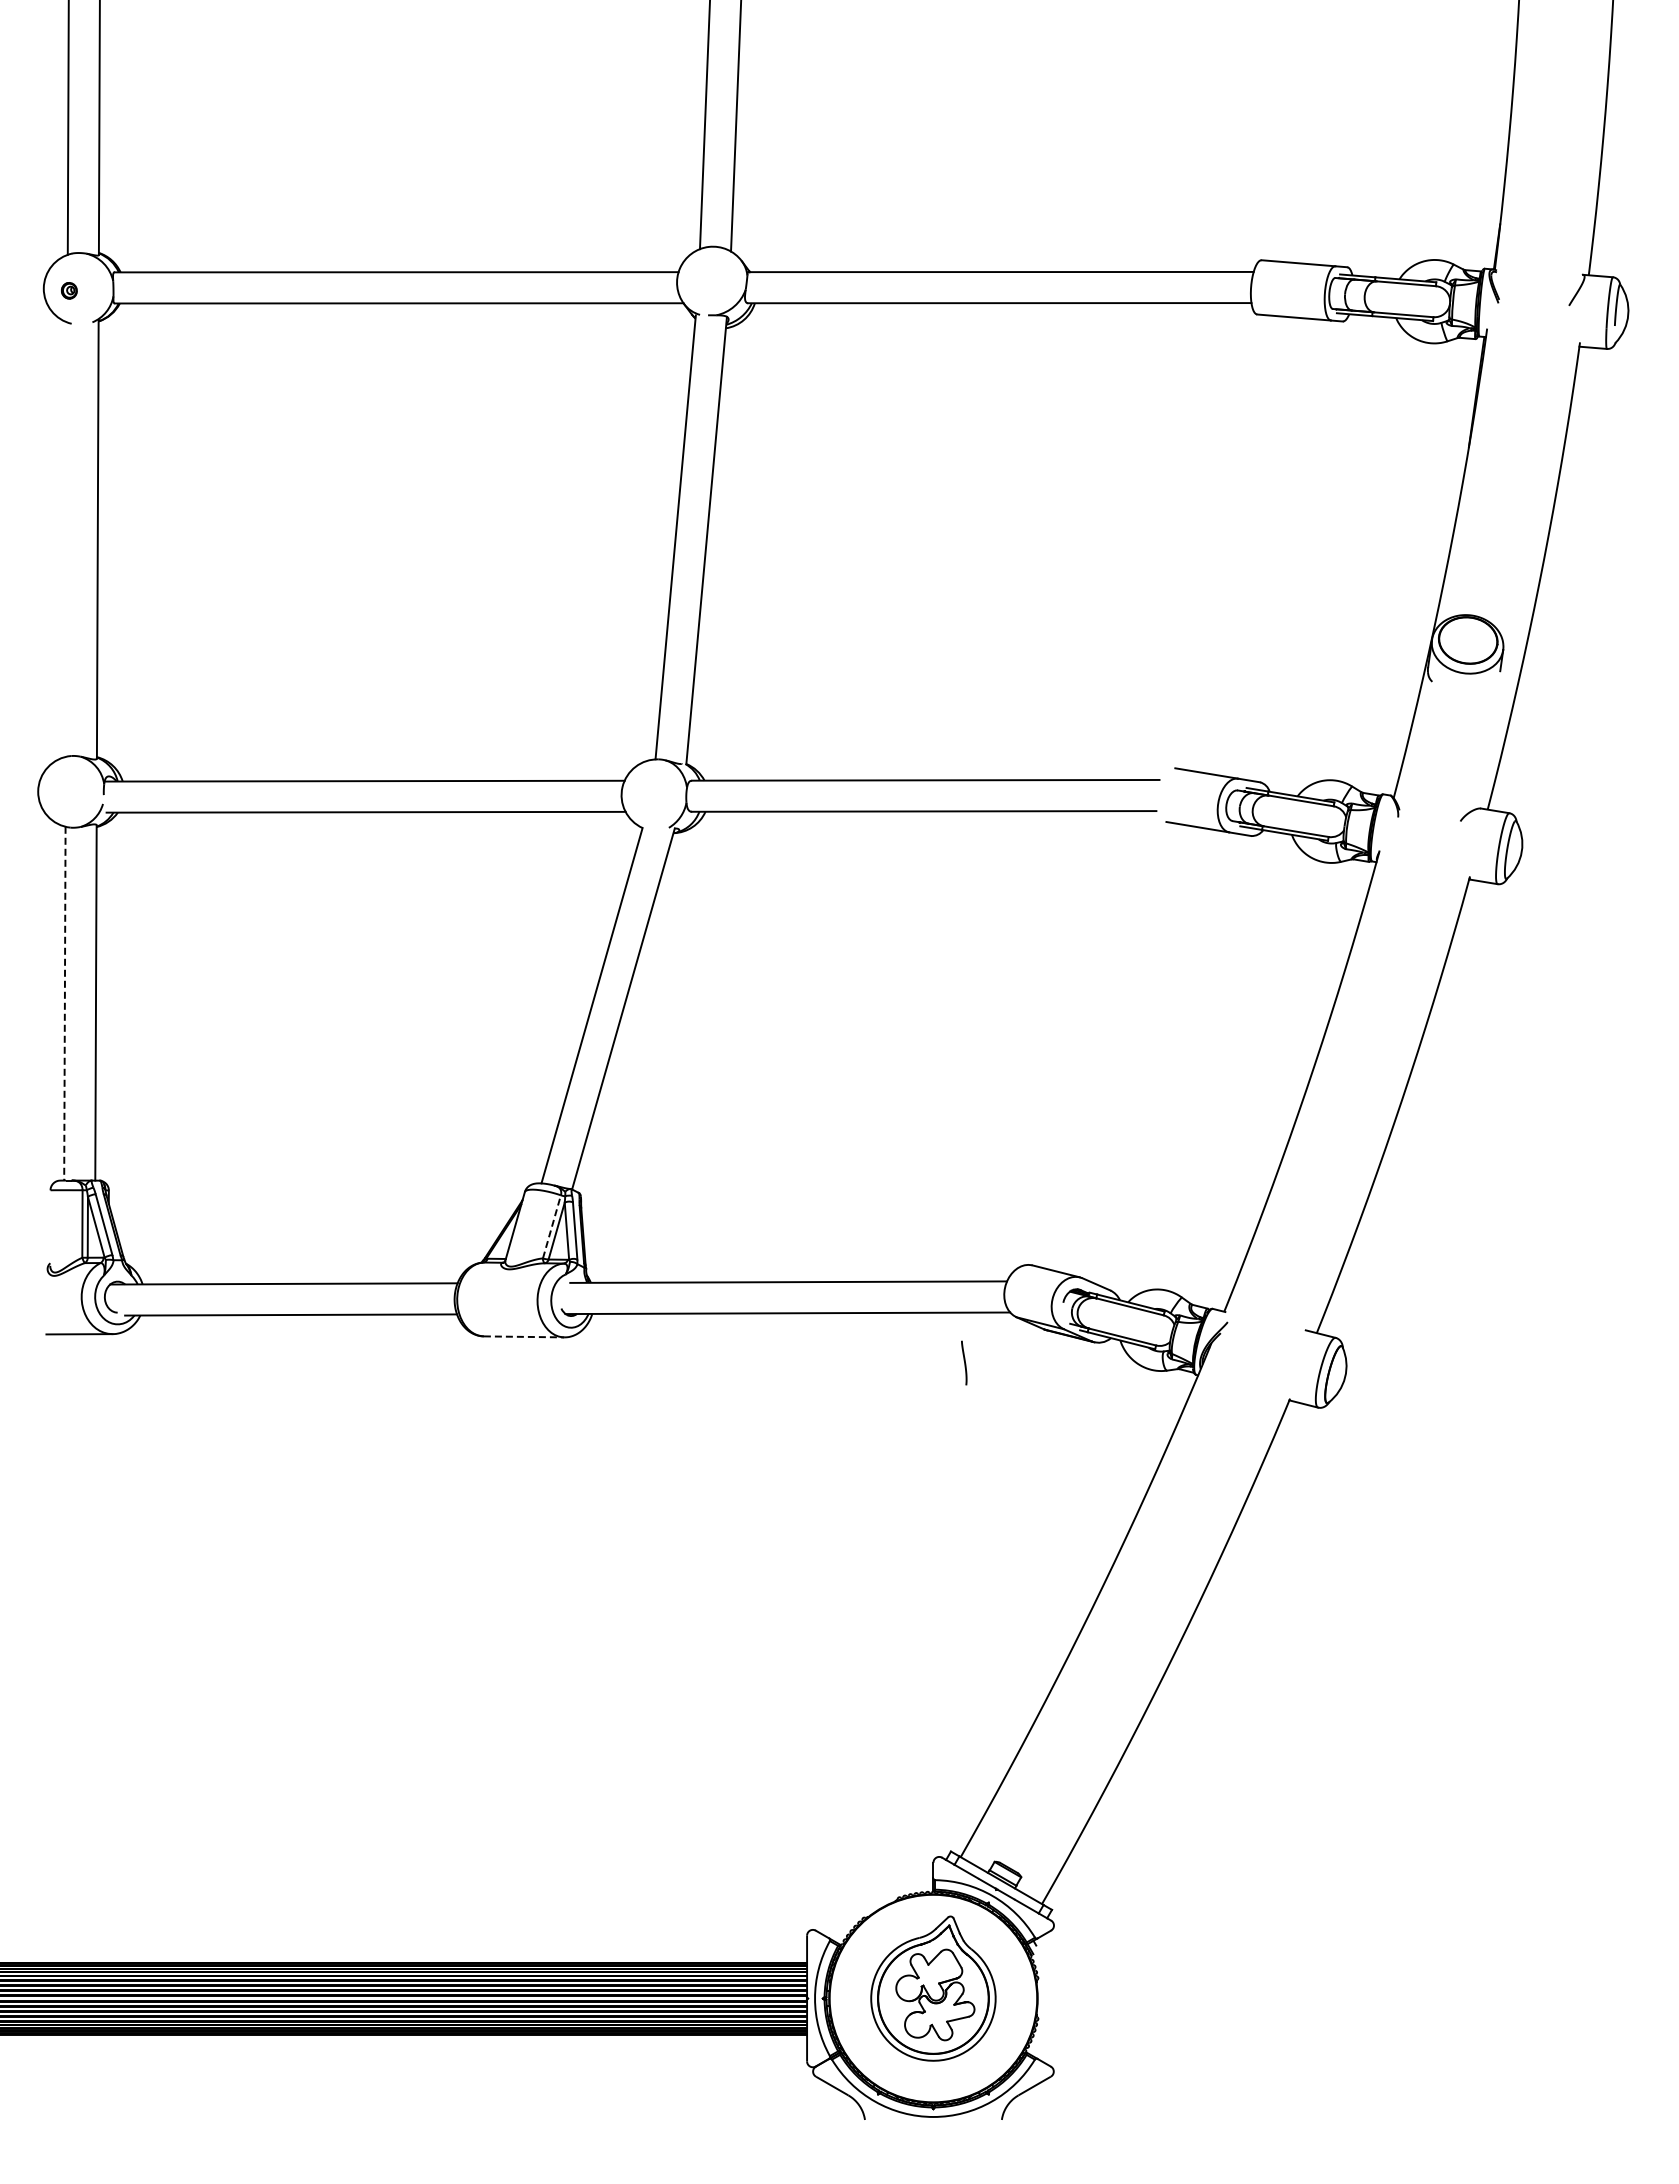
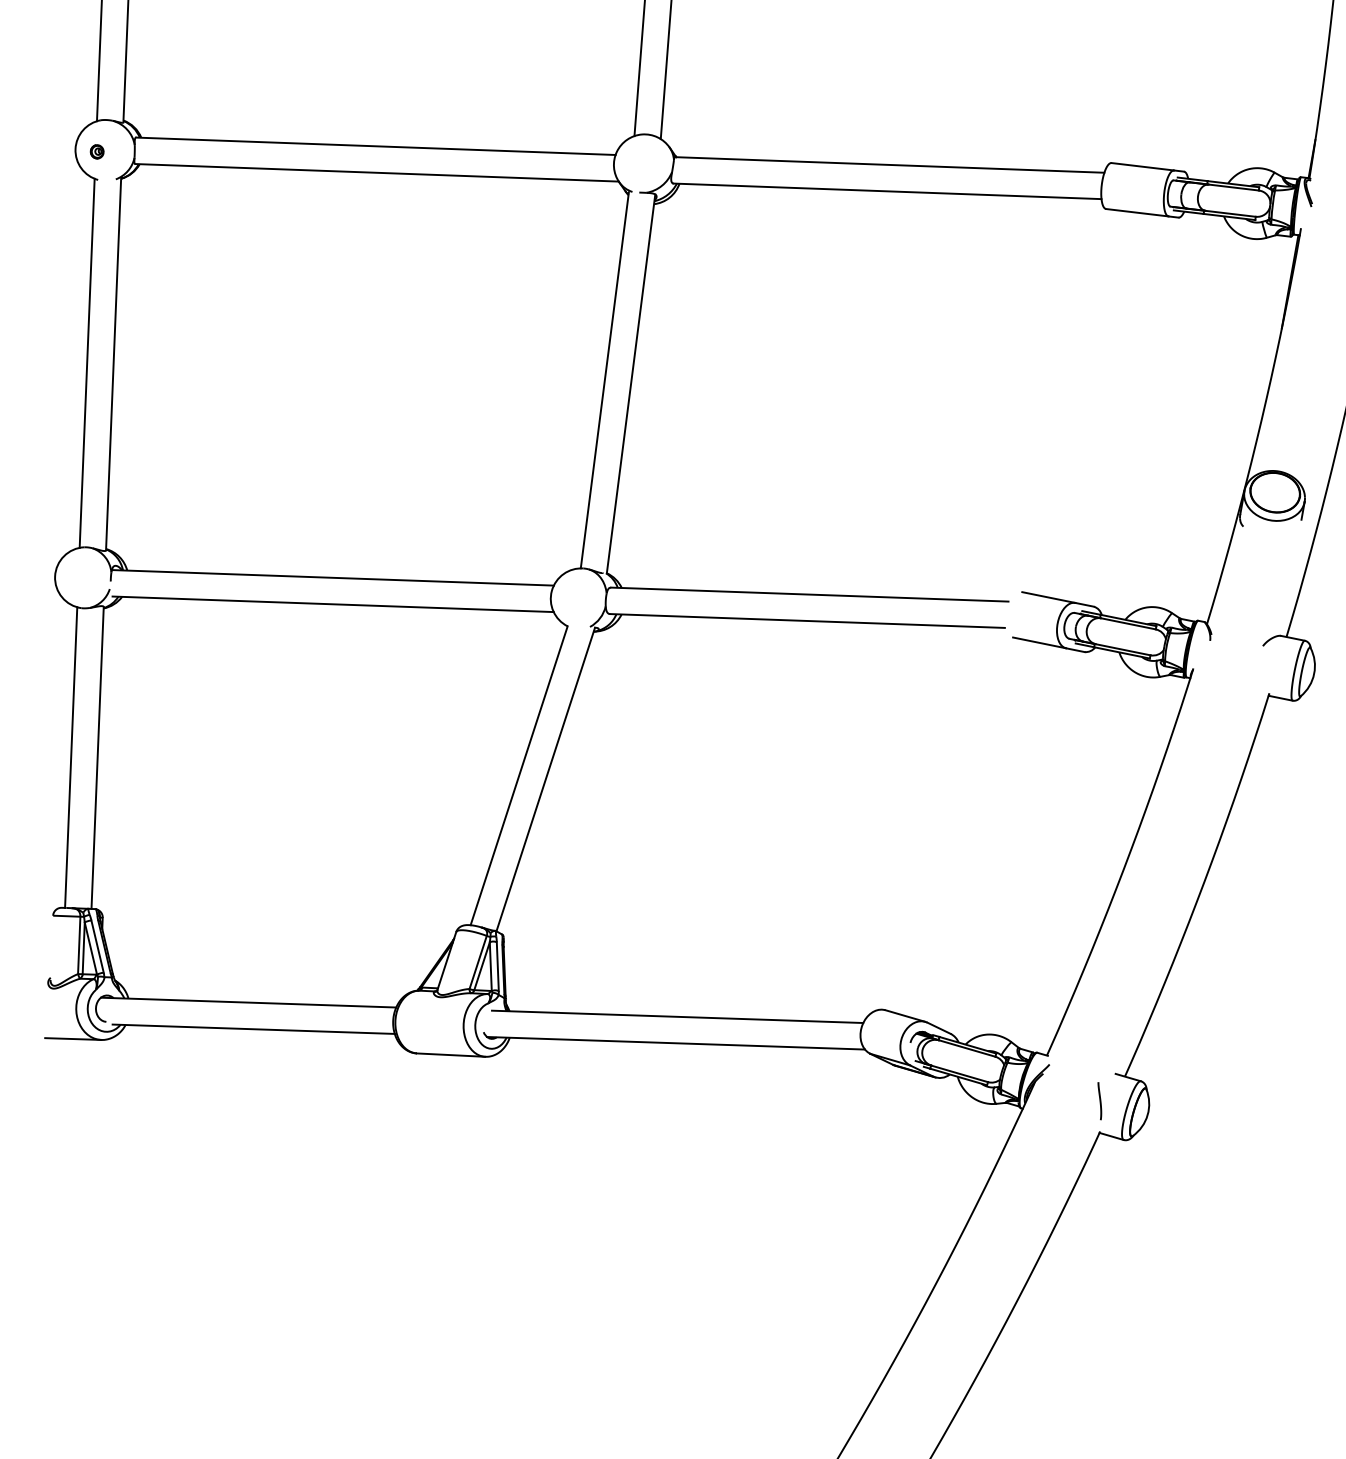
line: (66, 539) -> (87, 363), added
line: (64, 1003) -> (70, 757), dashed -> solid
line: (551, 1226) -> (477, 962), dashed -> solid
line: (524, 1336) -> (451, 1054), dashed -> solid
curve: (964, 1362) -> (1099, 1100), moved

